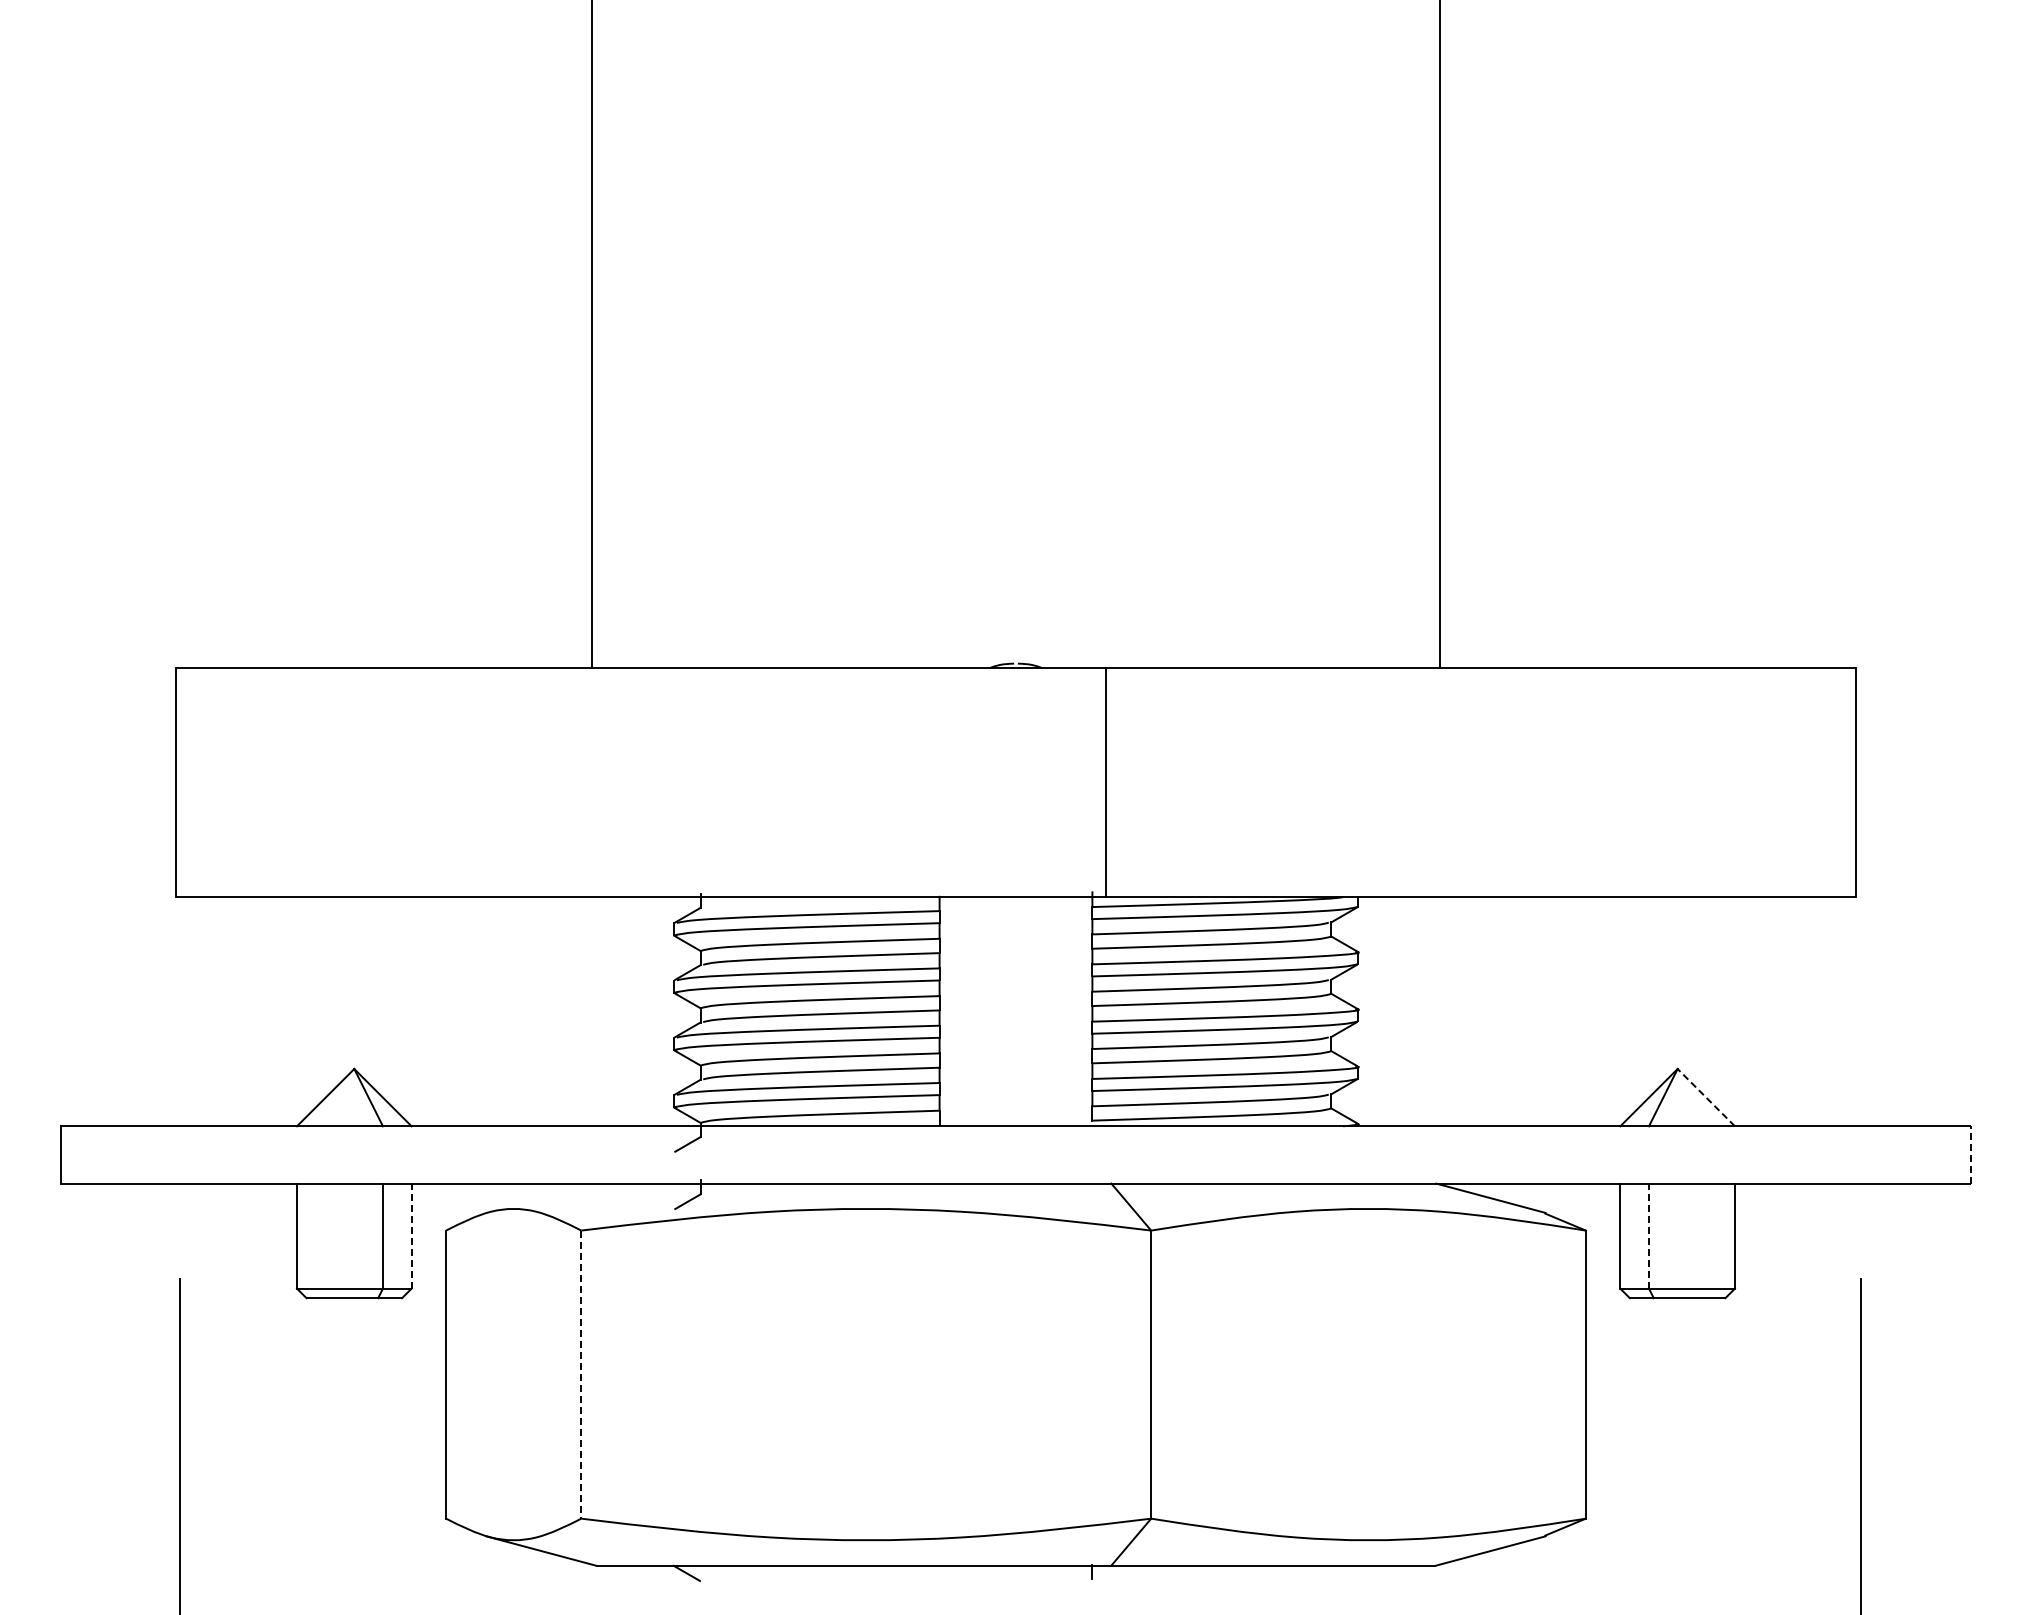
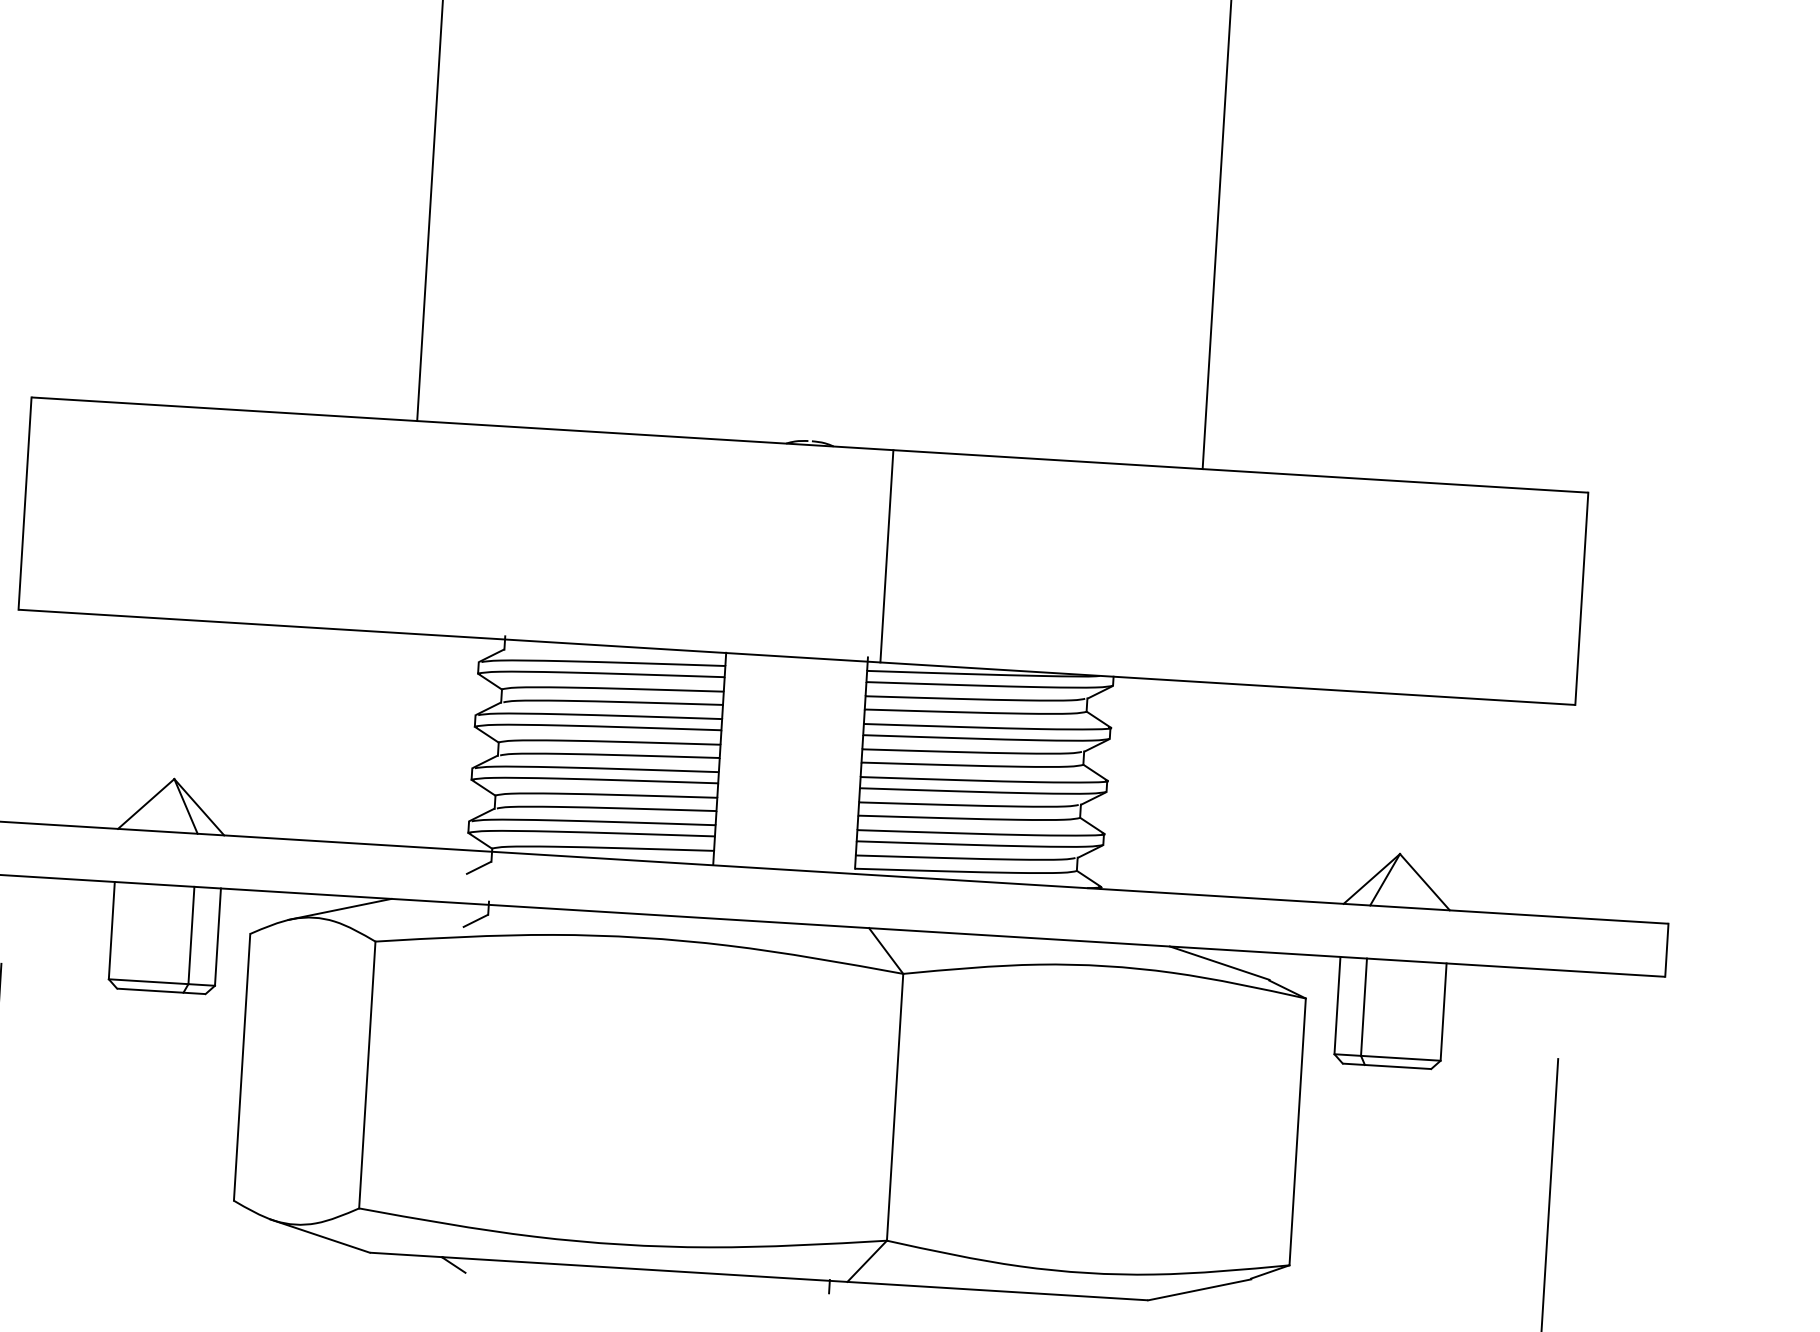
line: (1706, 1097) -> (1425, 882), dashed -> solid
line: (1971, 1154) -> (1667, 949), dashed -> solid
line: (540, 1197) -> (339, 908), added
line: (411, 1236) -> (217, 937), dashed -> solid
line: (1649, 1236) -> (1364, 1007), dashed -> solid
line: (581, 1375) -> (367, 1075), dashed -> solid

